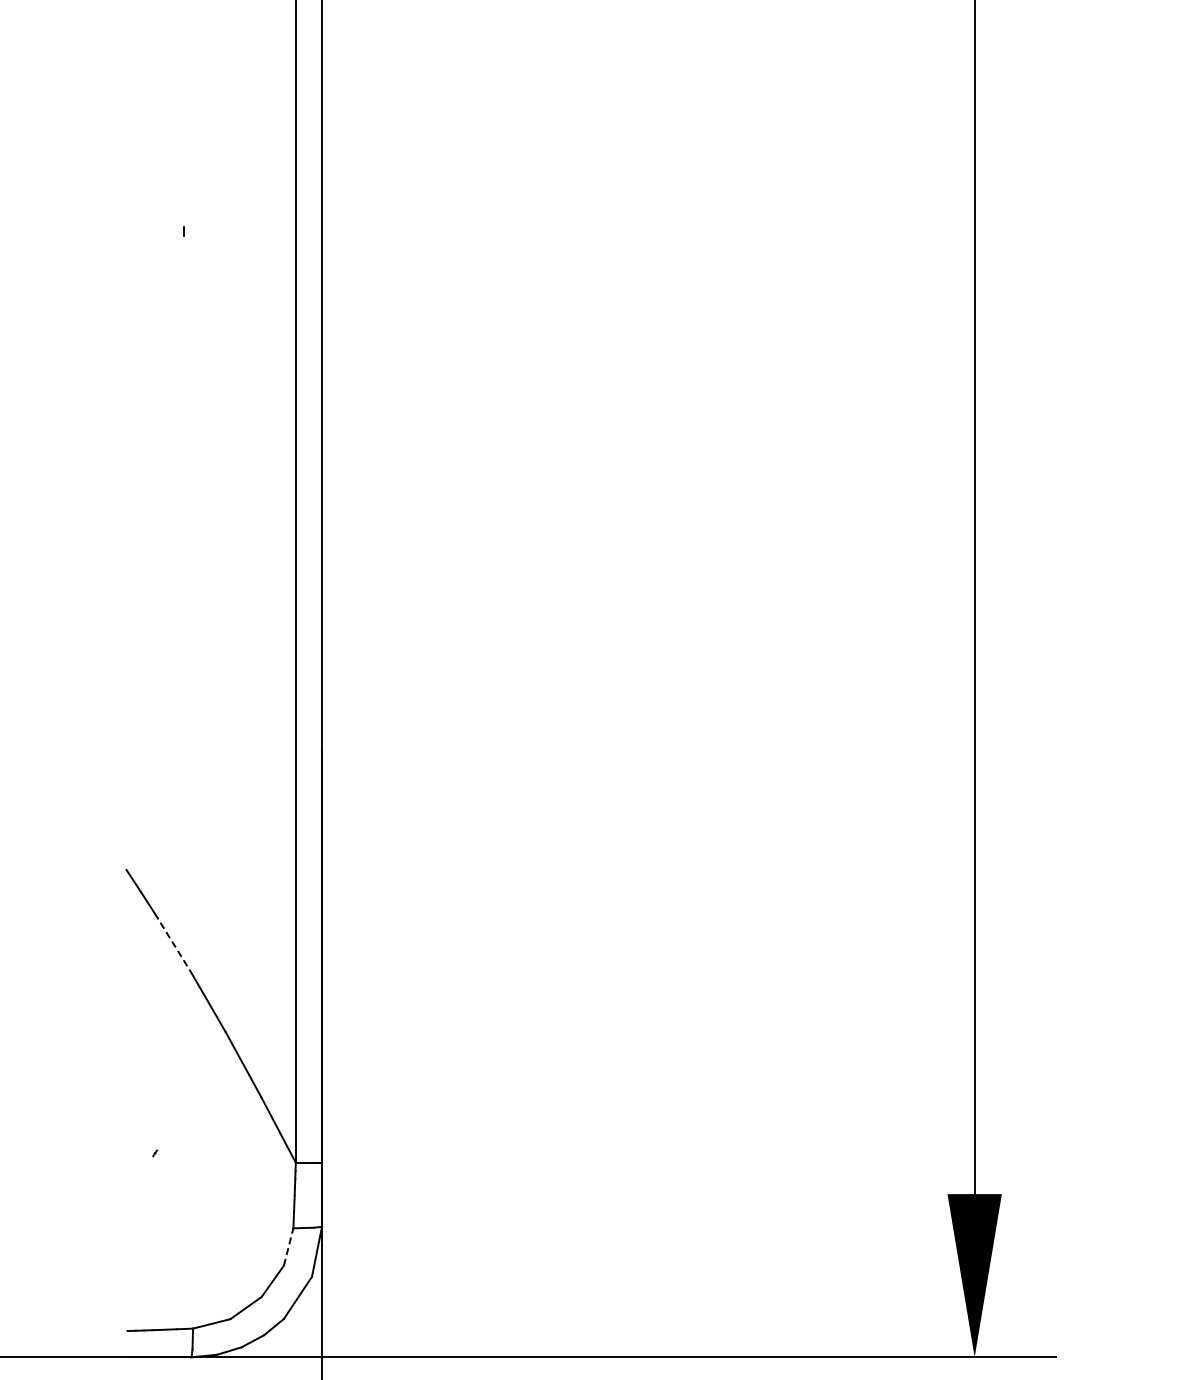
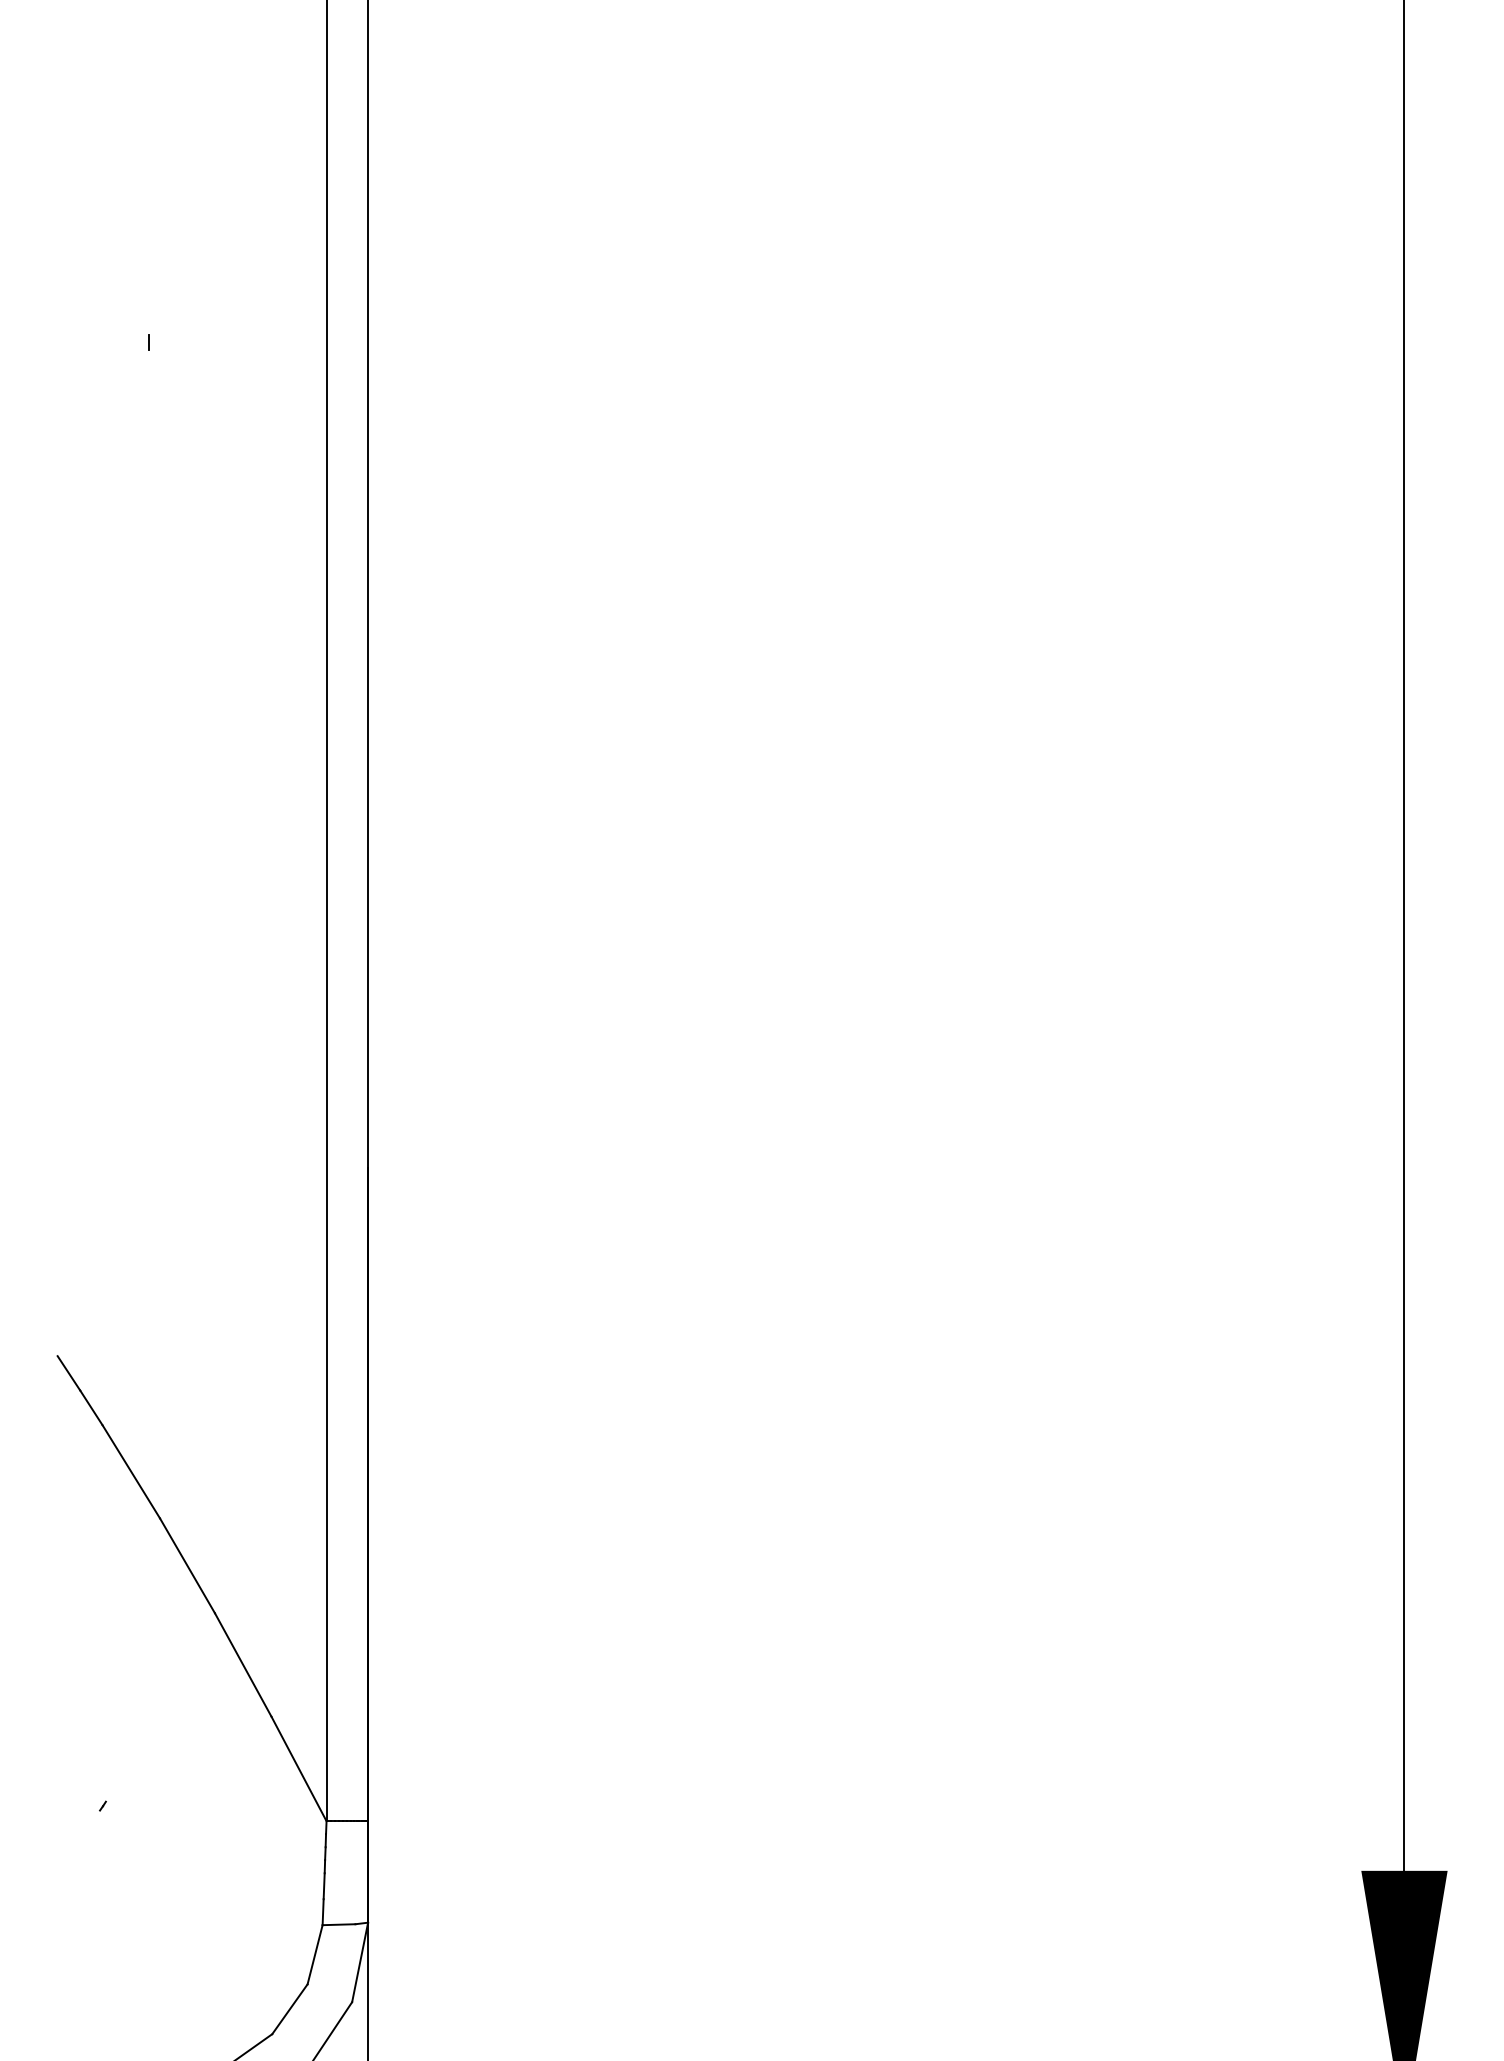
line: (172, 942) -> (130, 1471), dashed -> solid
line: (288, 1246) -> (314, 1954), dashed -> solid

